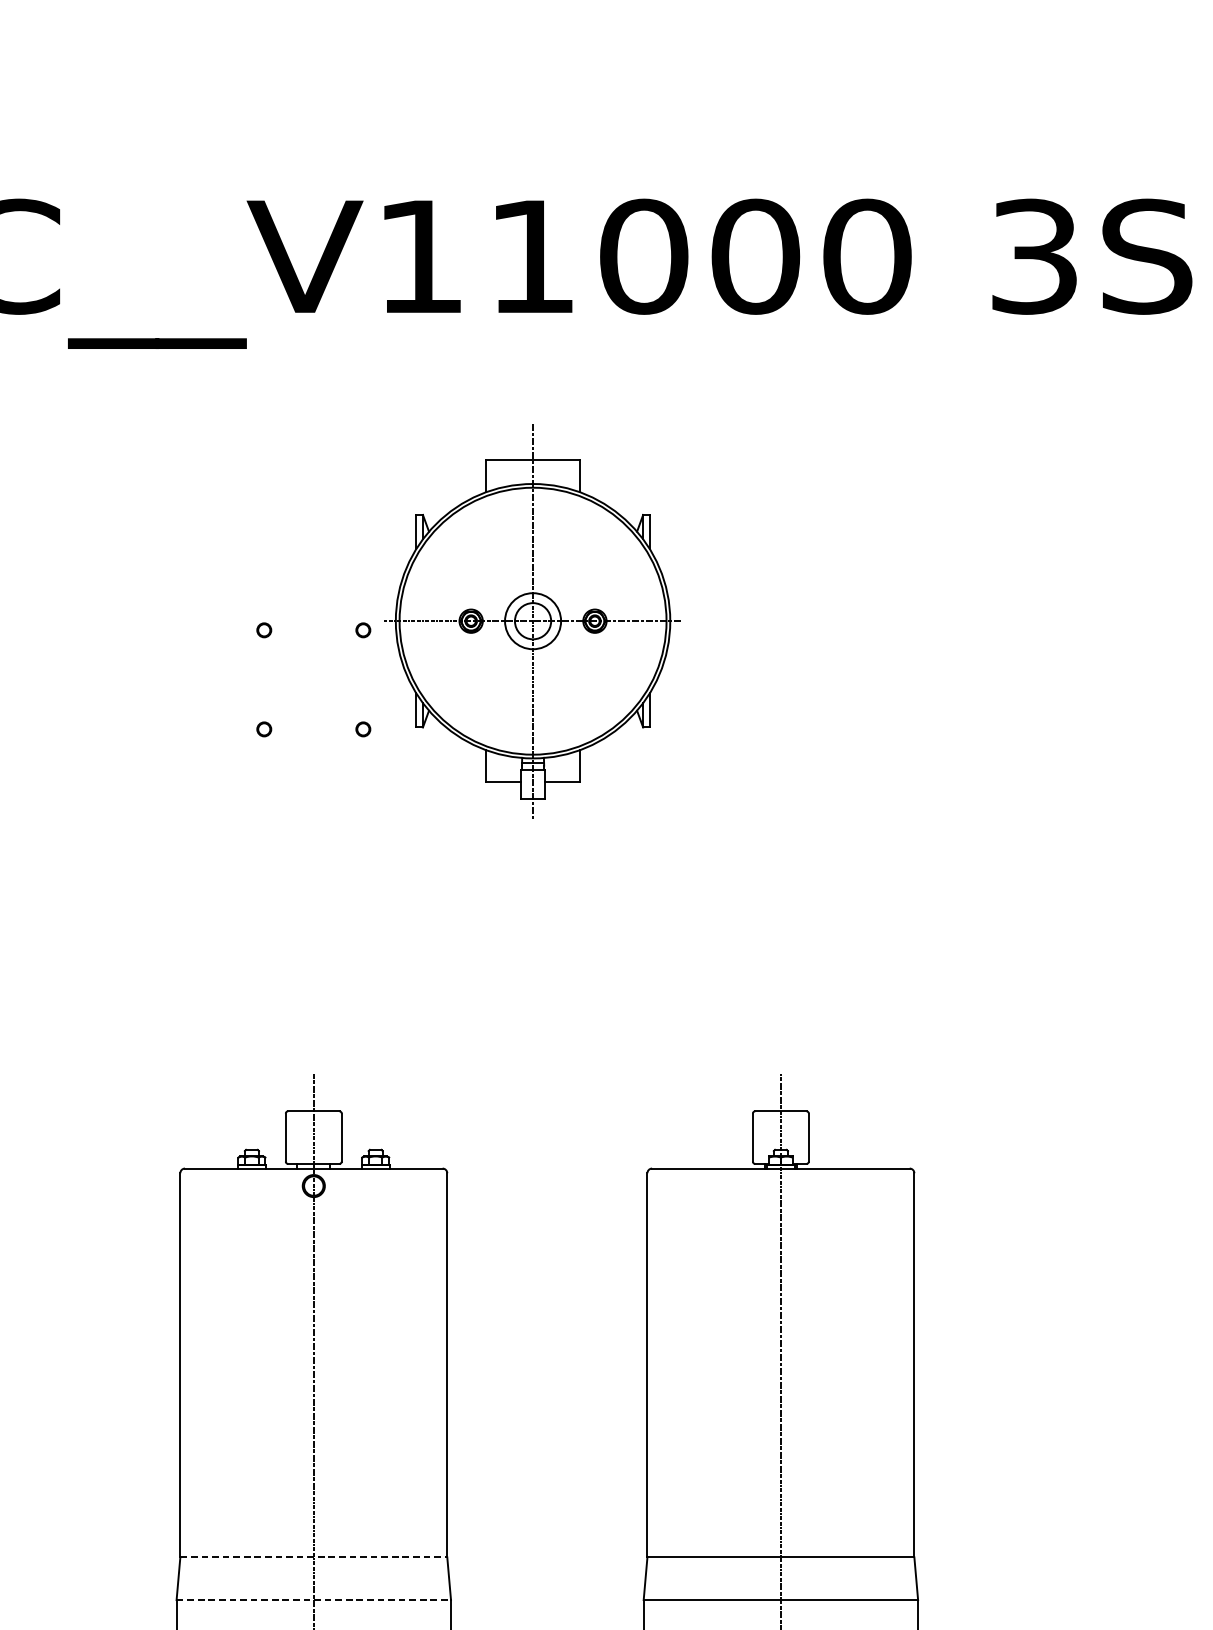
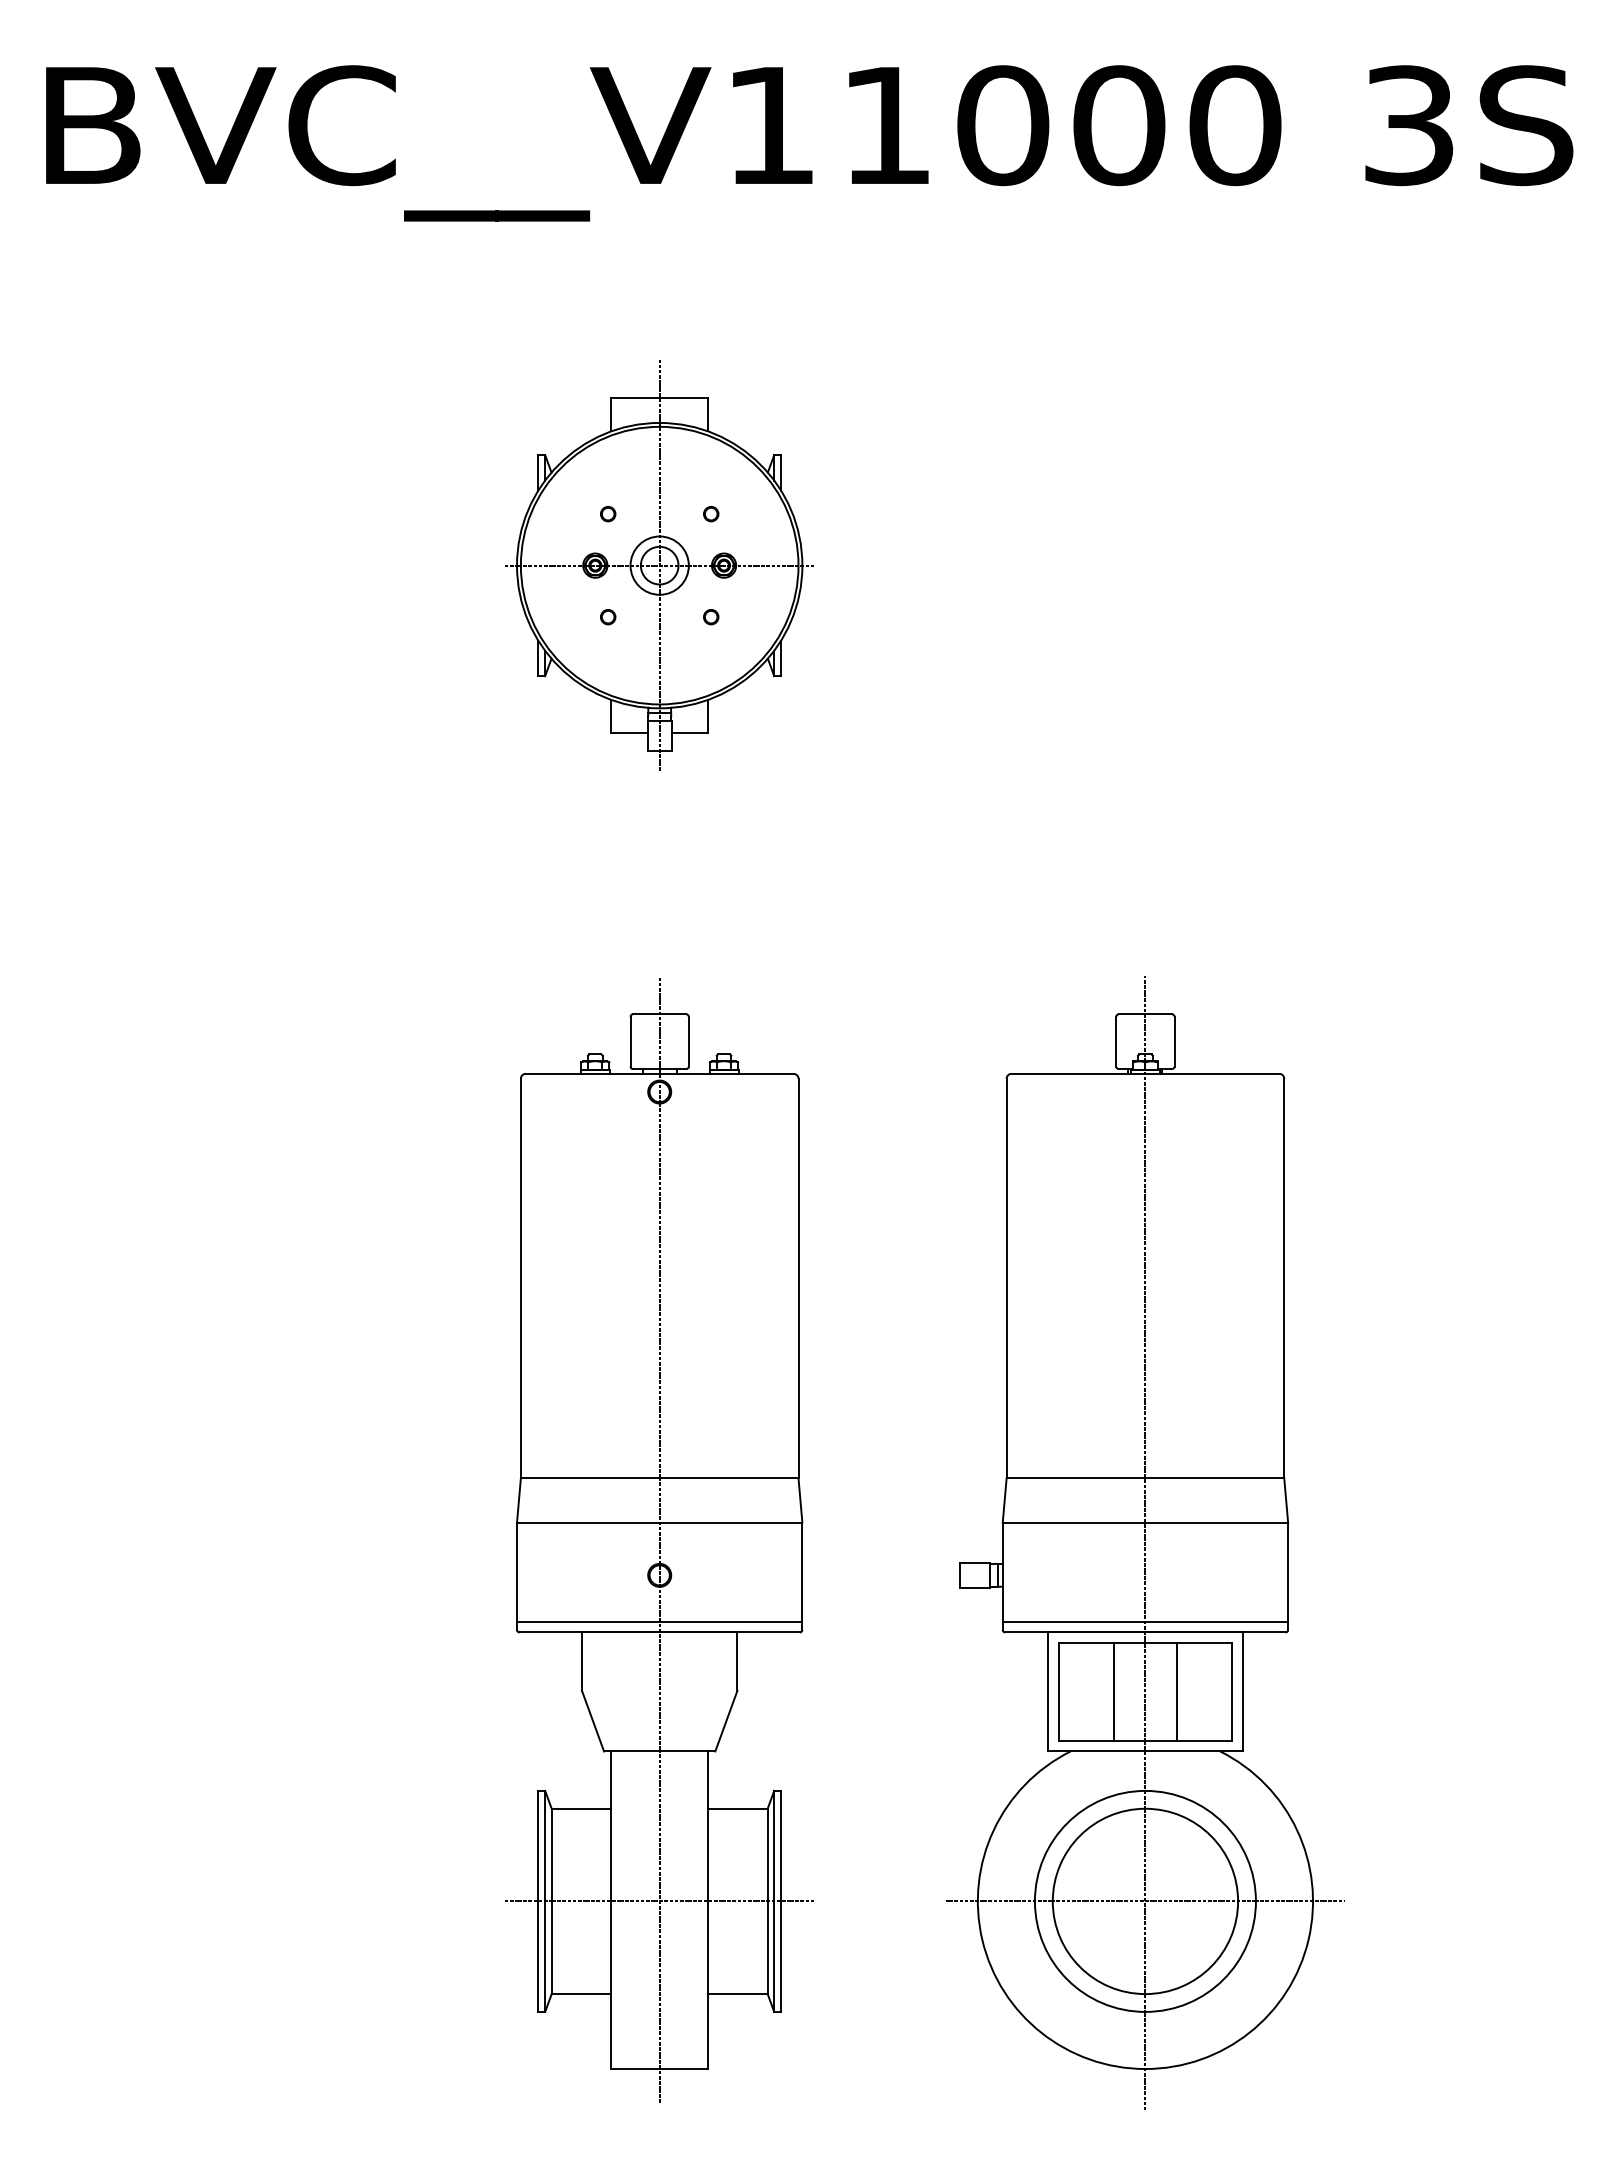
part: (532, 621) -> (659, 565), moved
line: (313, 1557) -> (659, 1478), dashed -> solid
line: (313, 1599) -> (659, 1522), dashed -> solid

